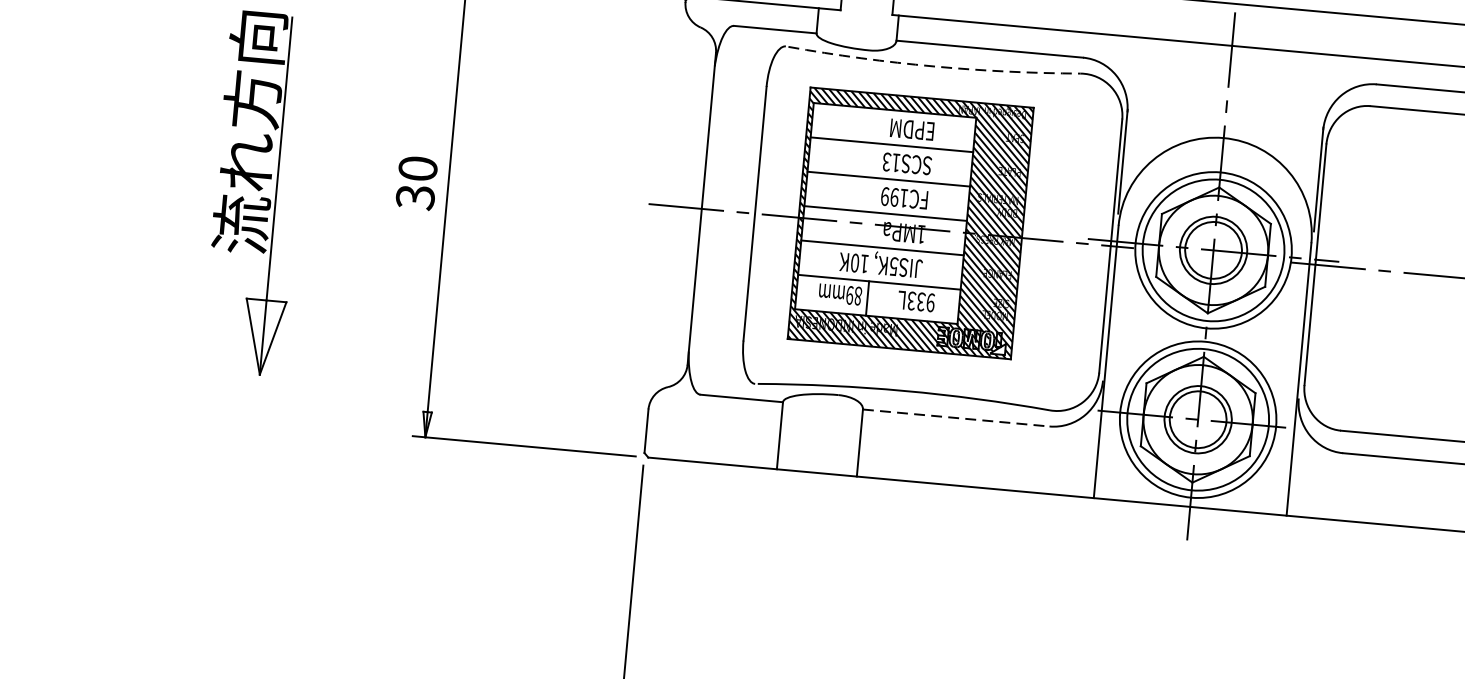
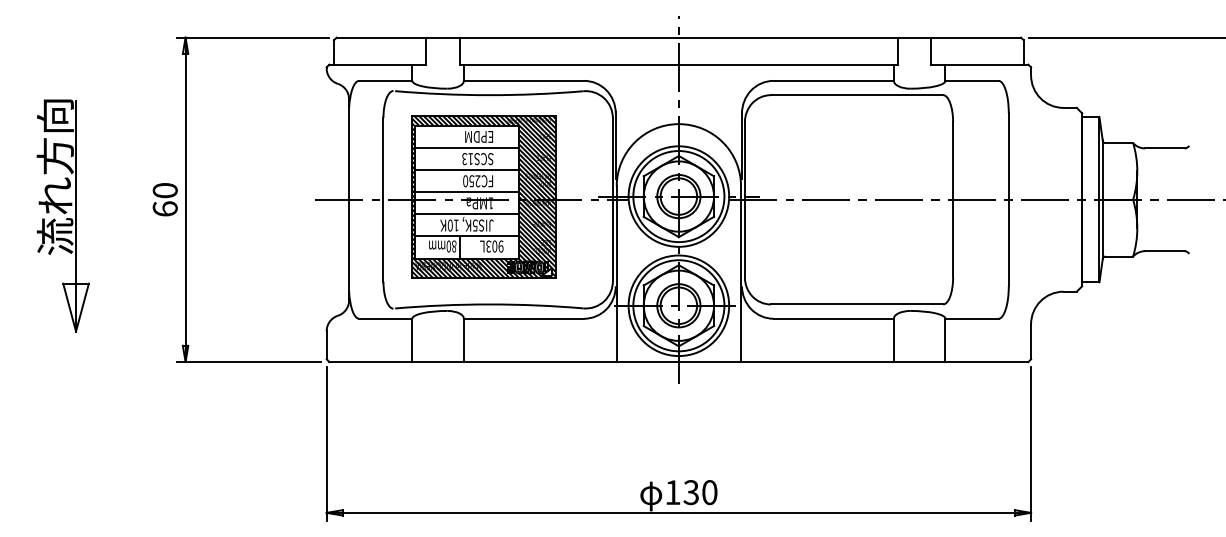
arc: (934, 66) -> (489, 95), dashed -> solid
text: (414, 196) -> (164, 208), 30 -> 60
text: (894, 197) -> (471, 181), FC199 -> FC250
text: (849, 295) -> (448, 246), 89mm -> 80mm
text: (920, 301) -> (494, 246), 933L -> 903L
line: (956, 417) -> (524, 318), dashed -> solid

